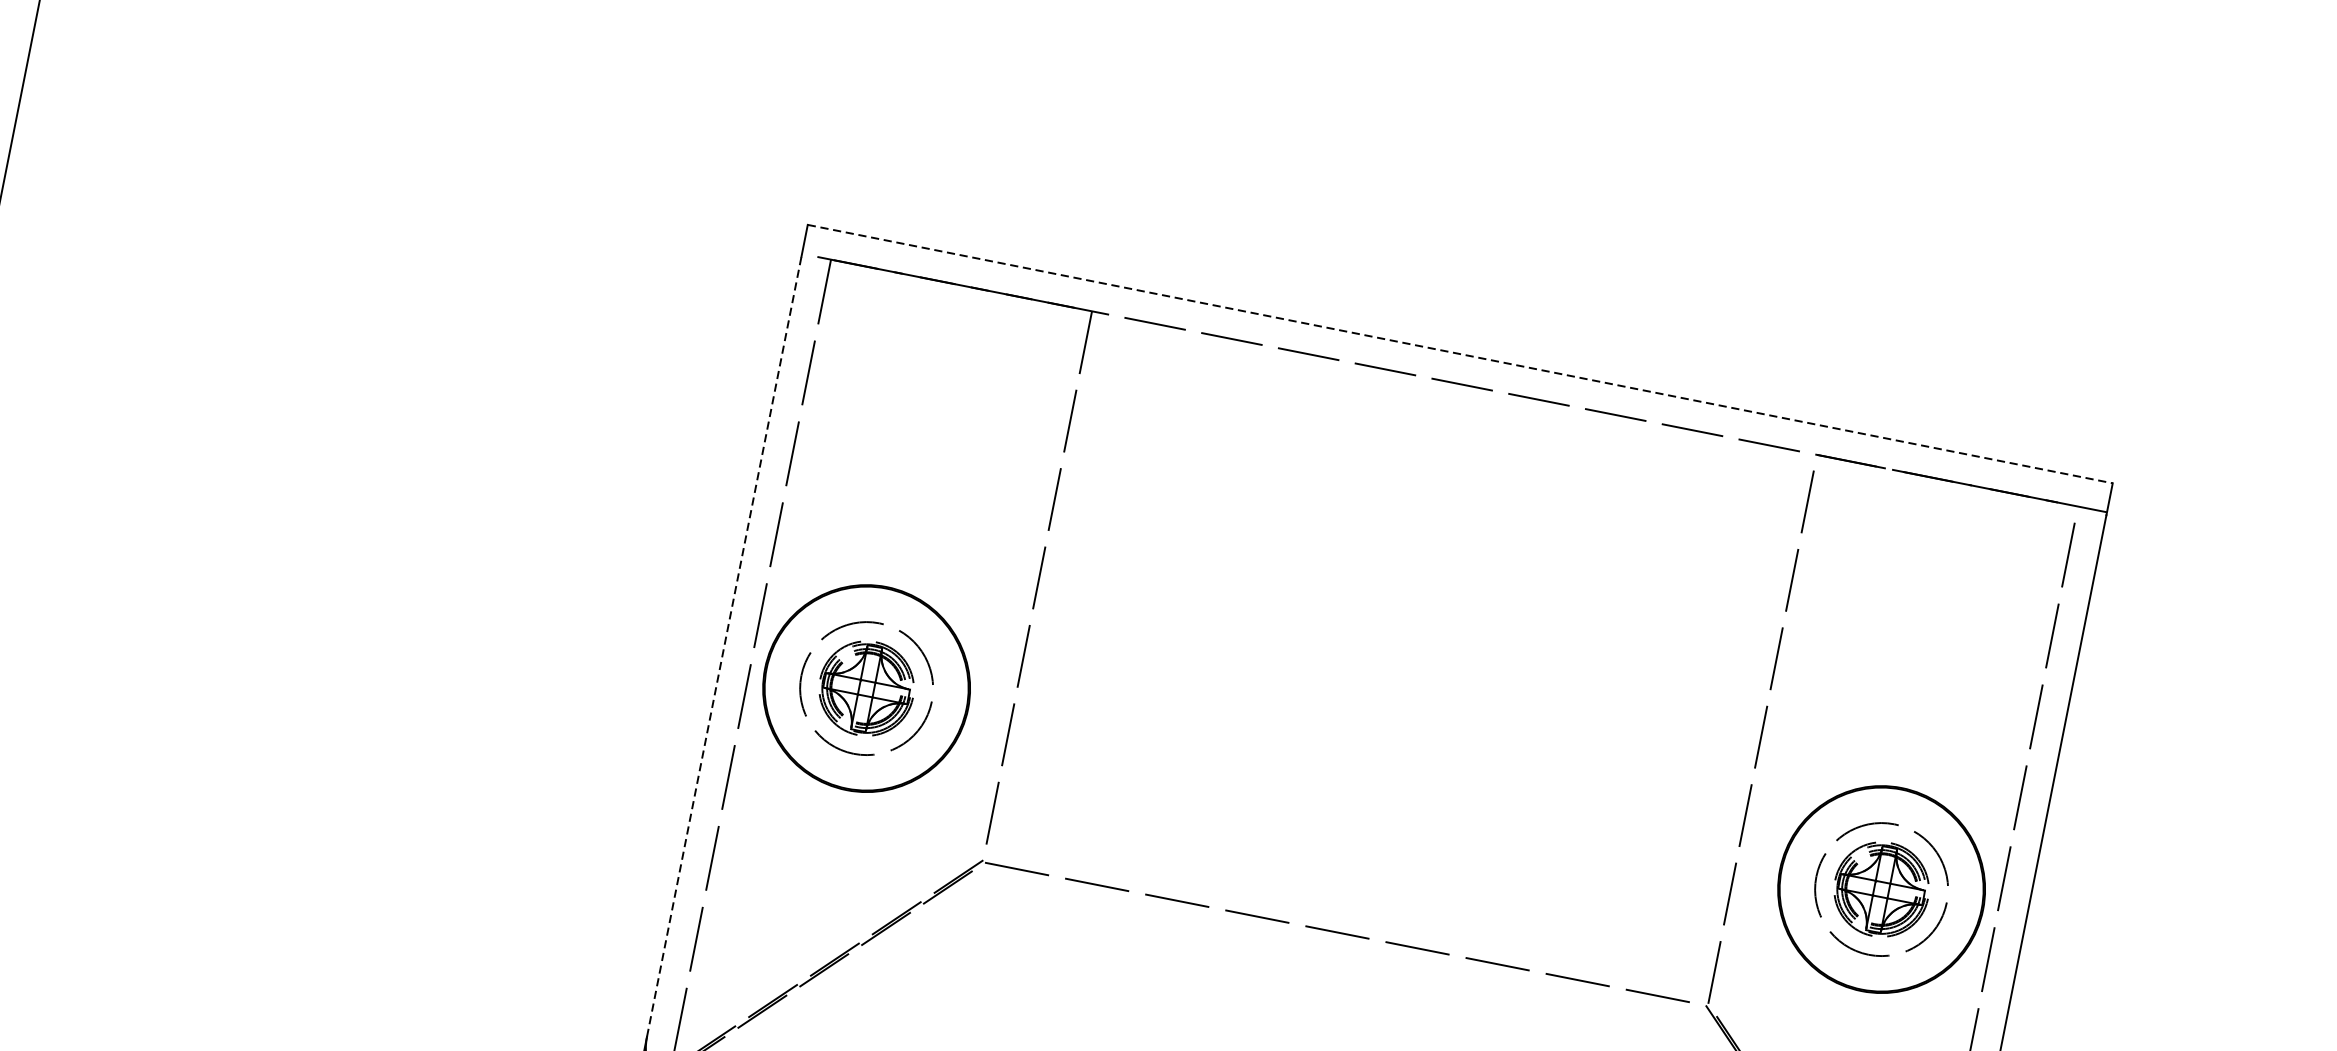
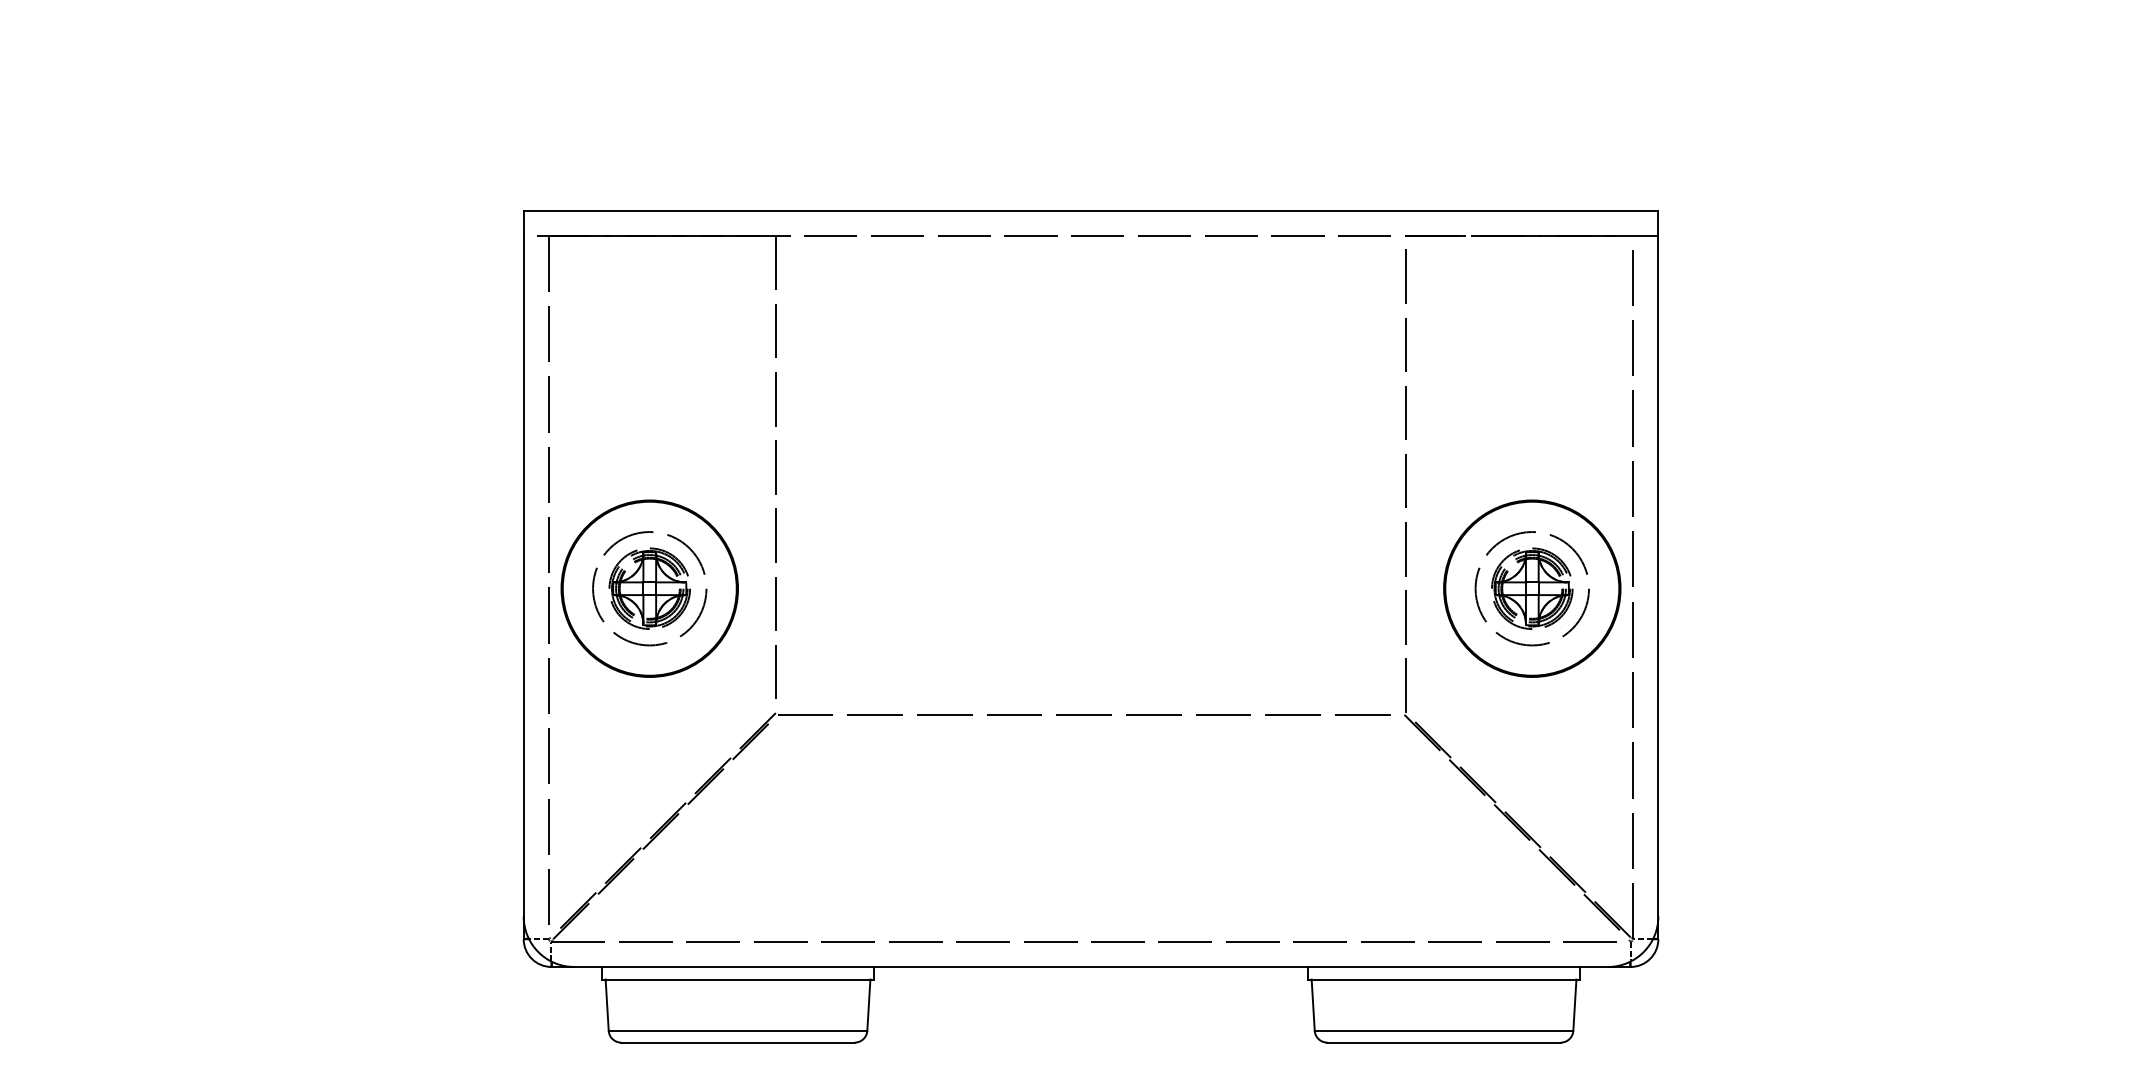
line: (1460, 354) -> (1091, 210), dashed -> solid
line: (724, 645) -> (523, 576), dashed -> solid

